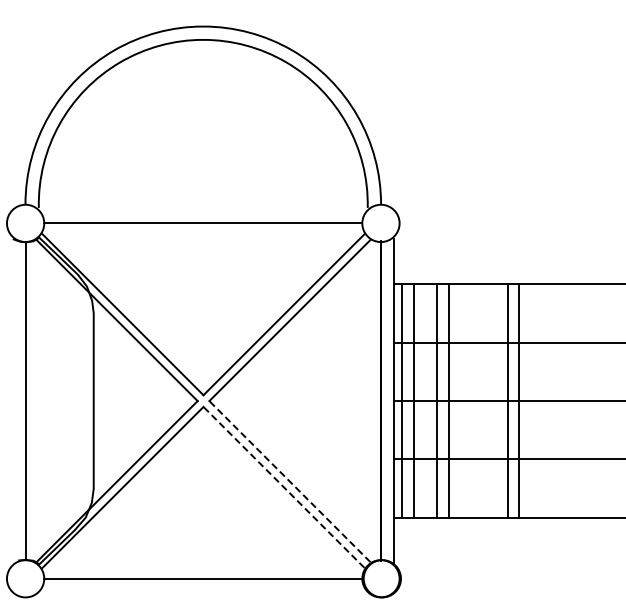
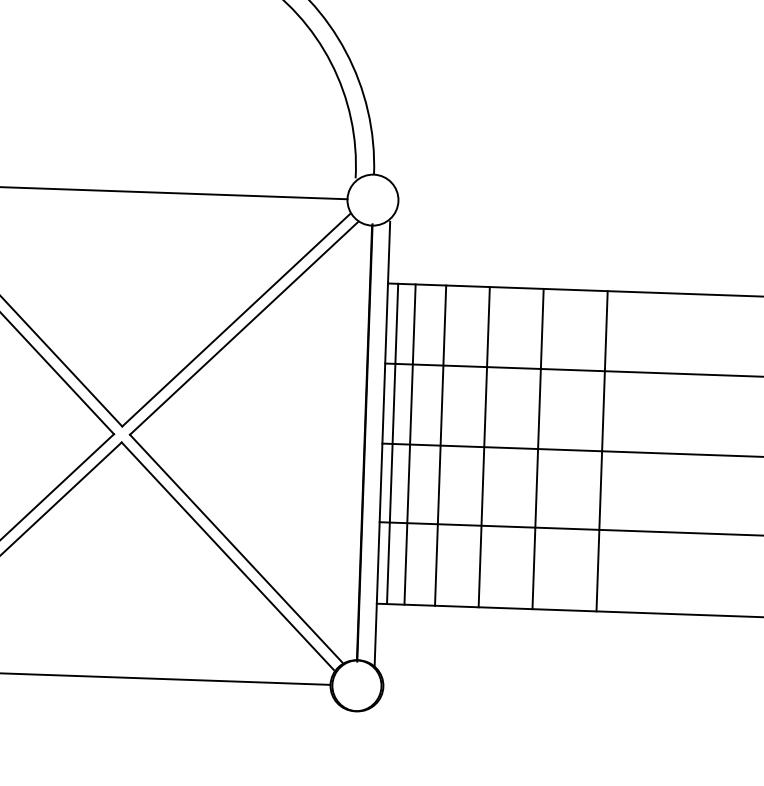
line: (448, 400) -> (484, 446), moved
line: (518, 400) -> (601, 450), moved
line: (289, 481) -> (235, 548), dashed -> solid
line: (283, 487) -> (227, 556), dashed -> solid

